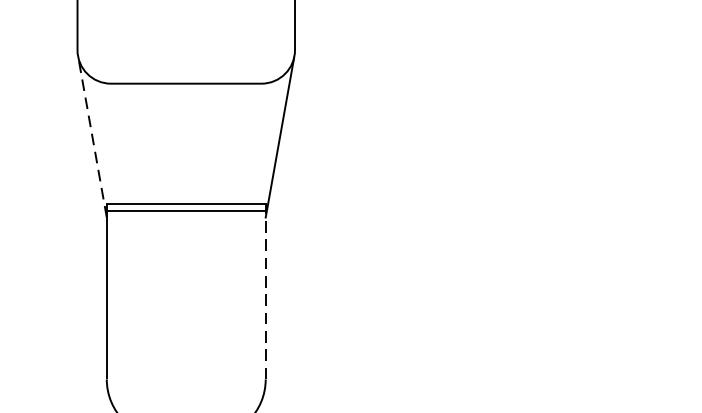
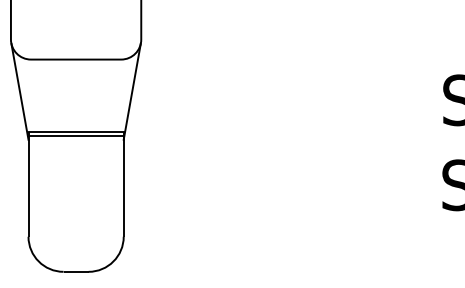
line: (91, 136) -> (19, 91), dashed -> solid
line: (265, 292) -> (123, 184), dashed -> solid

